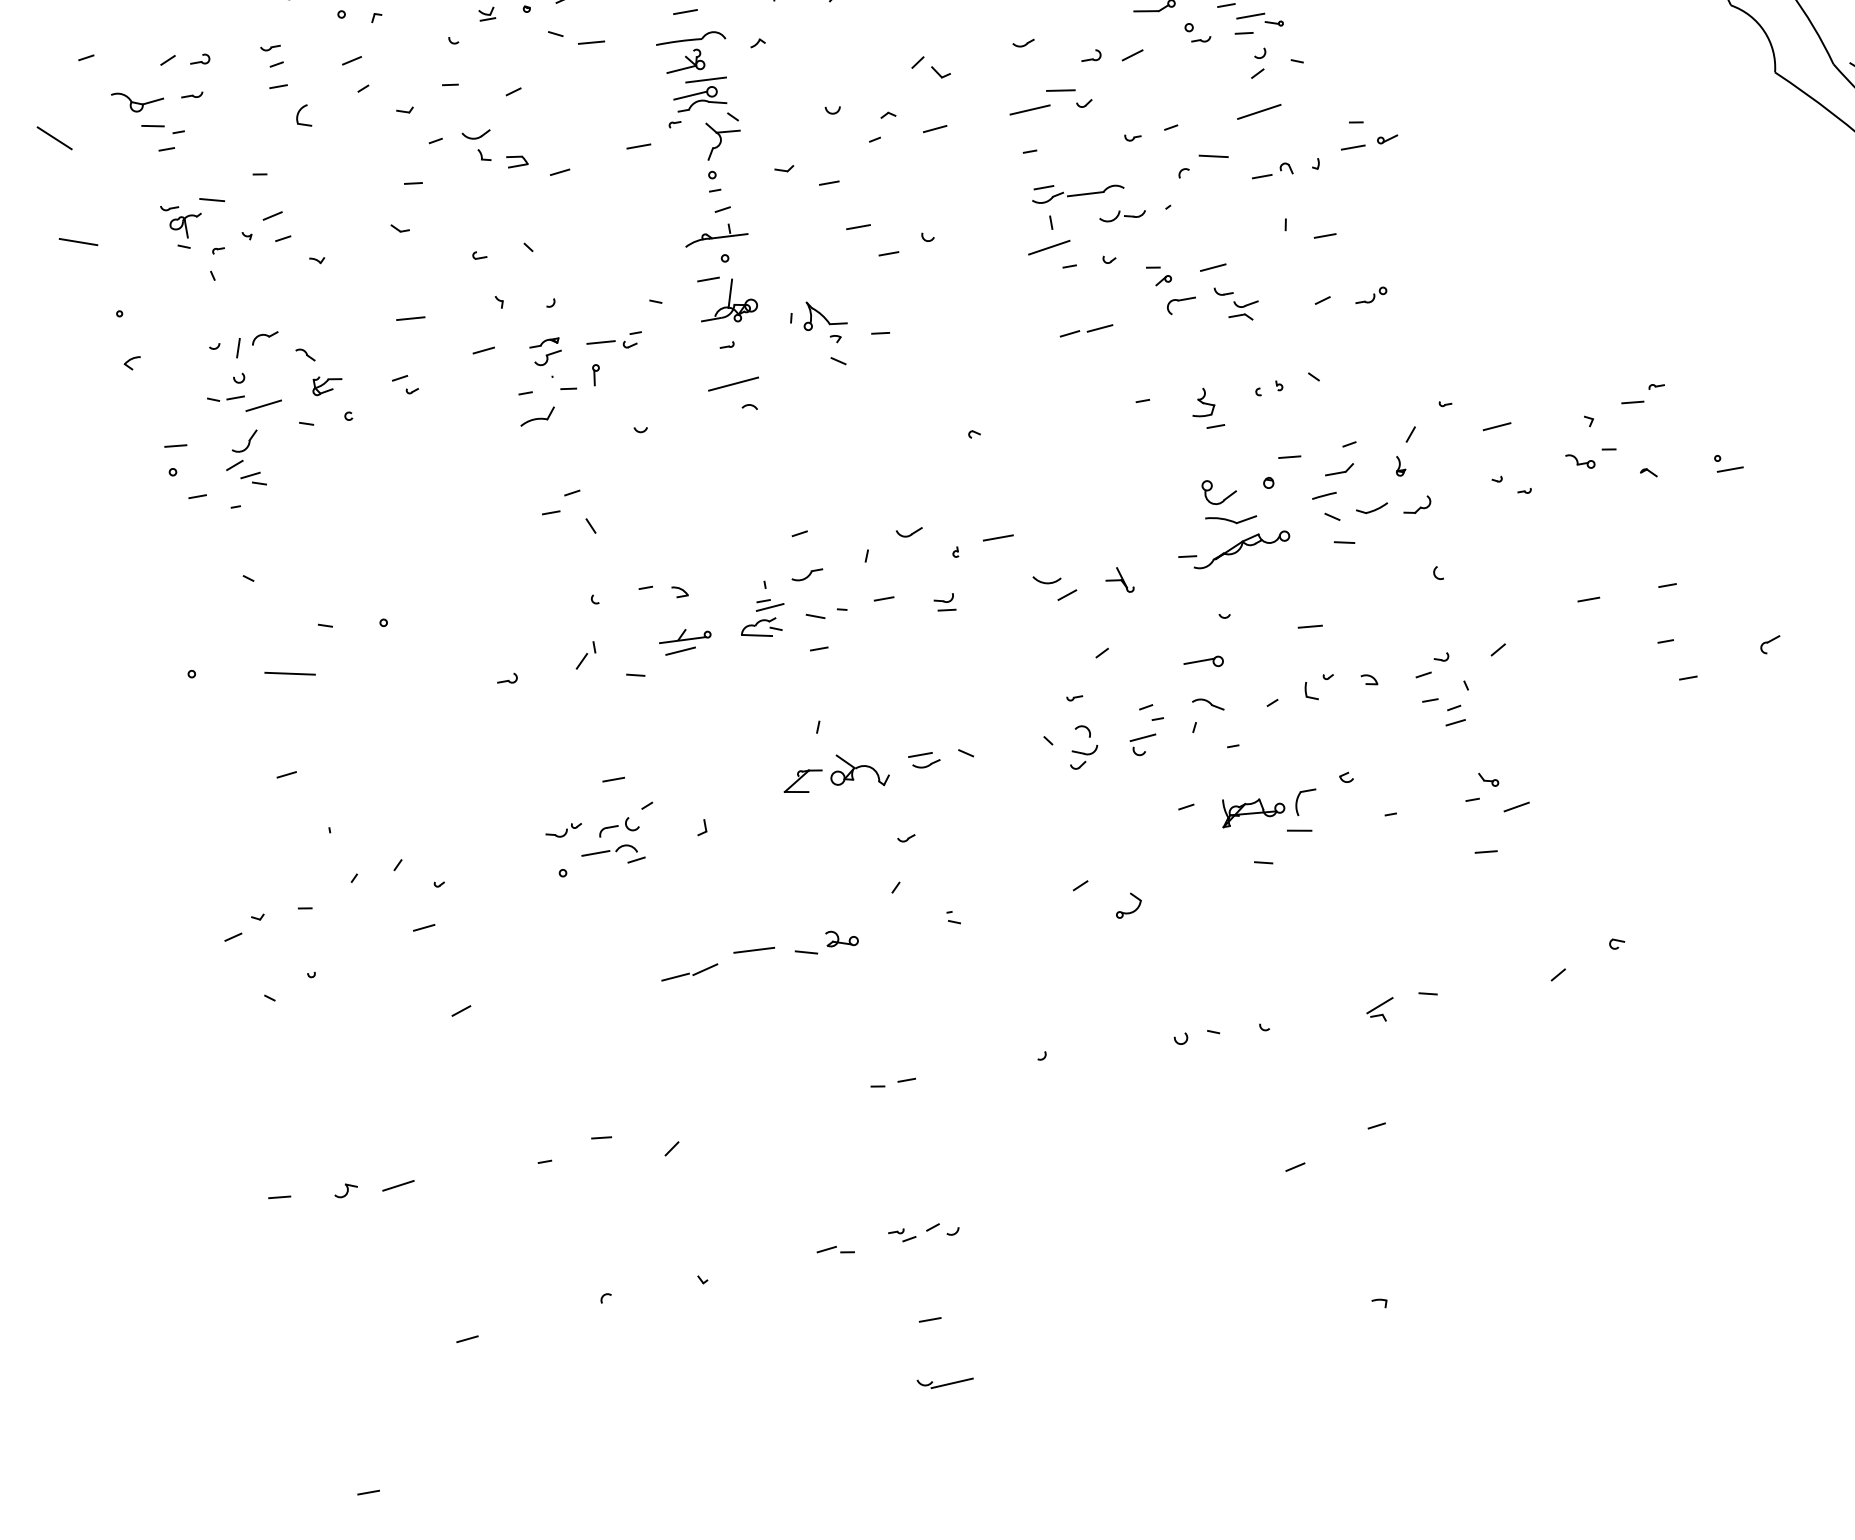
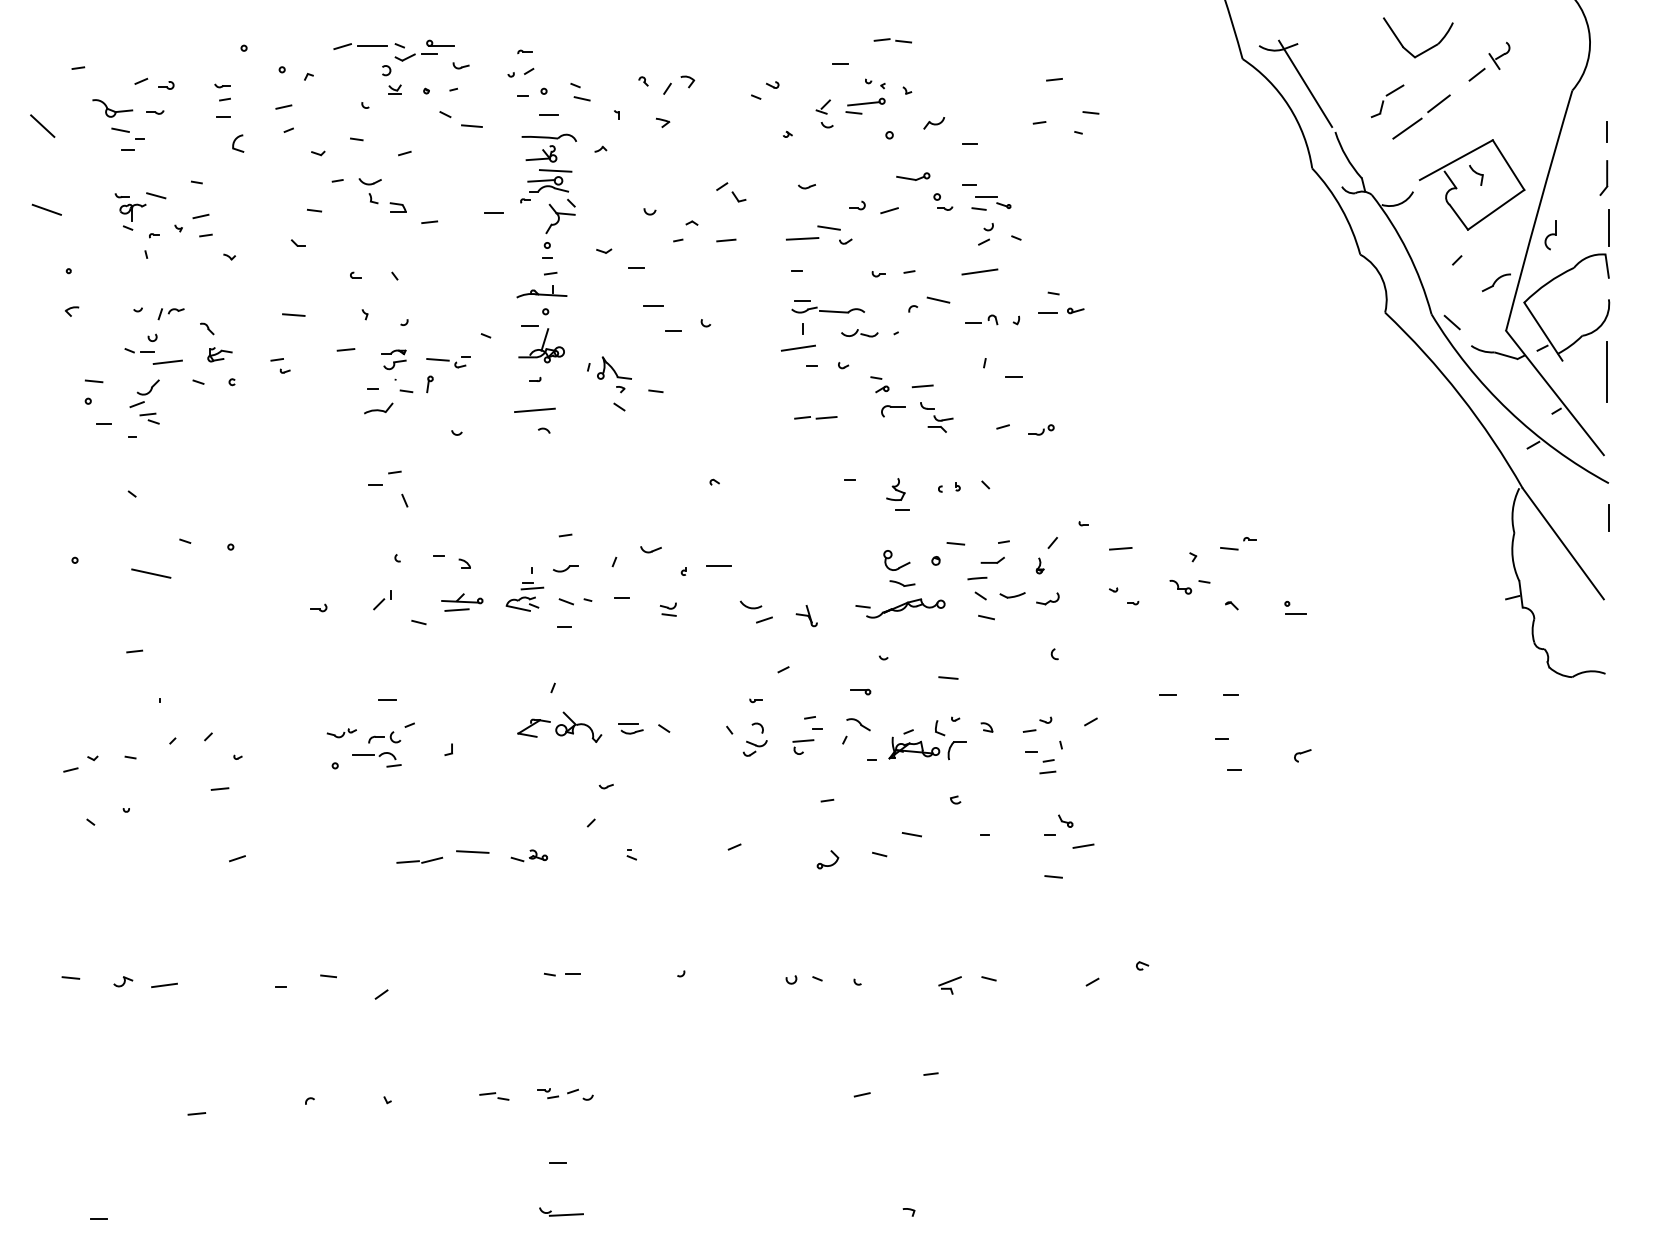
part: (256, 345) -> (170, 314), size x0.71
part: (1231, 518) -> (902, 583), size x0.62
part: (1203, 663) -> (860, 691), size x0.62
part: (1268, 806) -> (927, 748), moved
part: (1127, 905) -> (827, 859), moved
part: (824, 942) -> (528, 855), size x0.71

